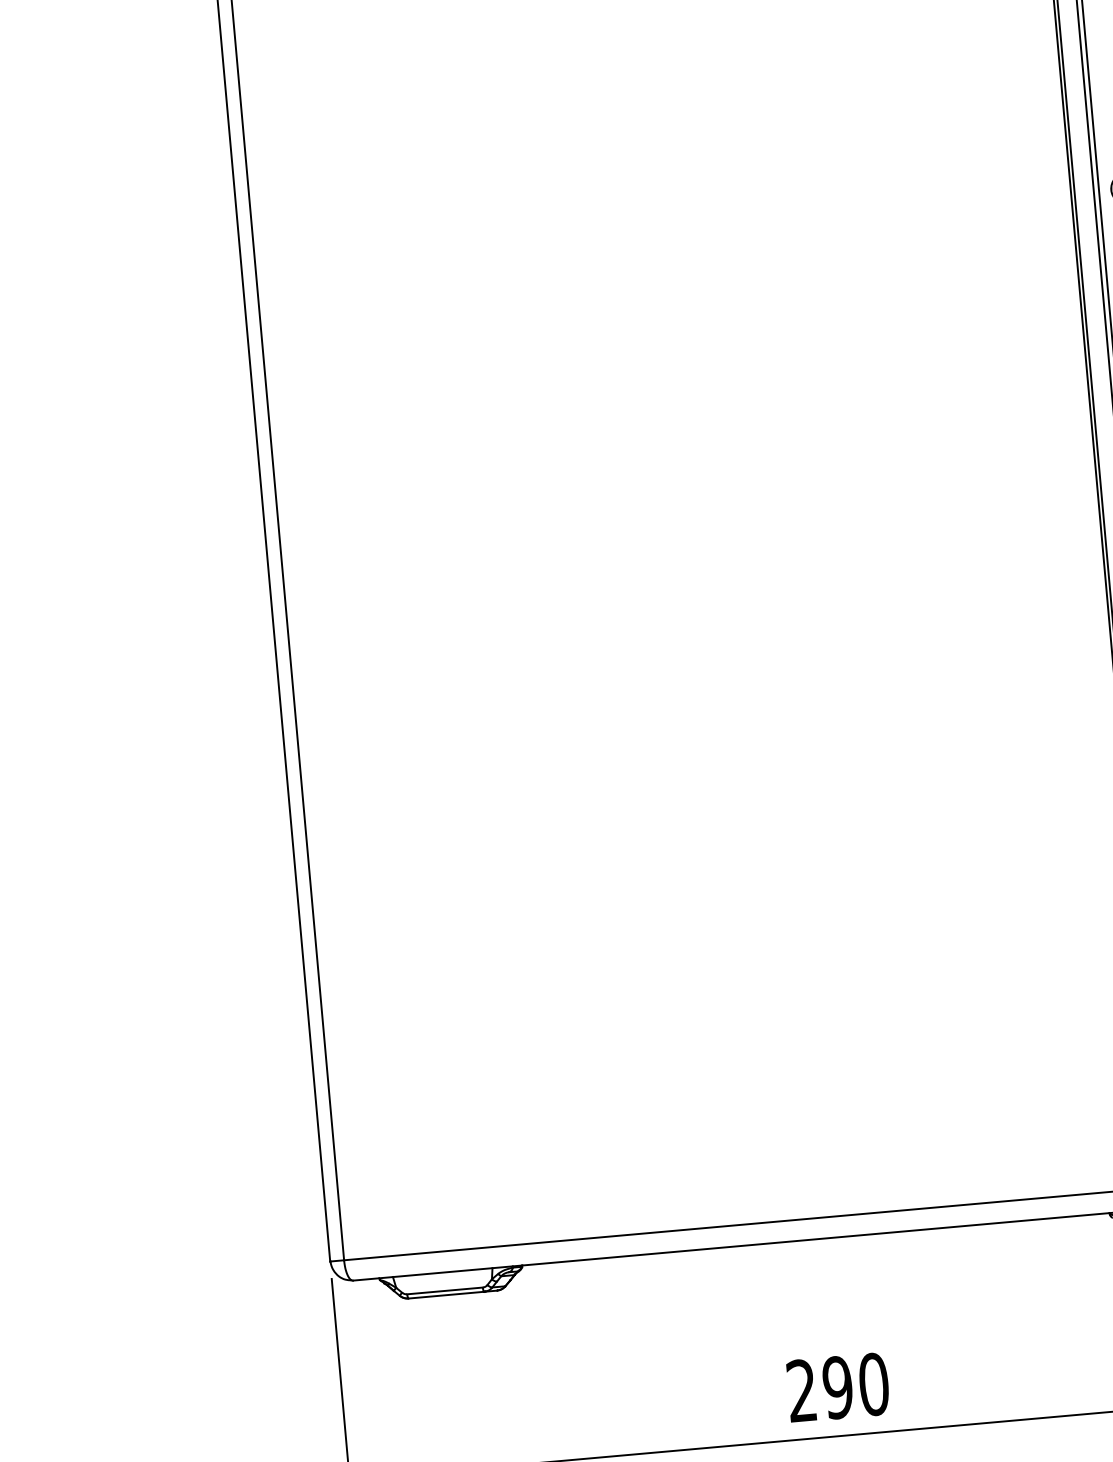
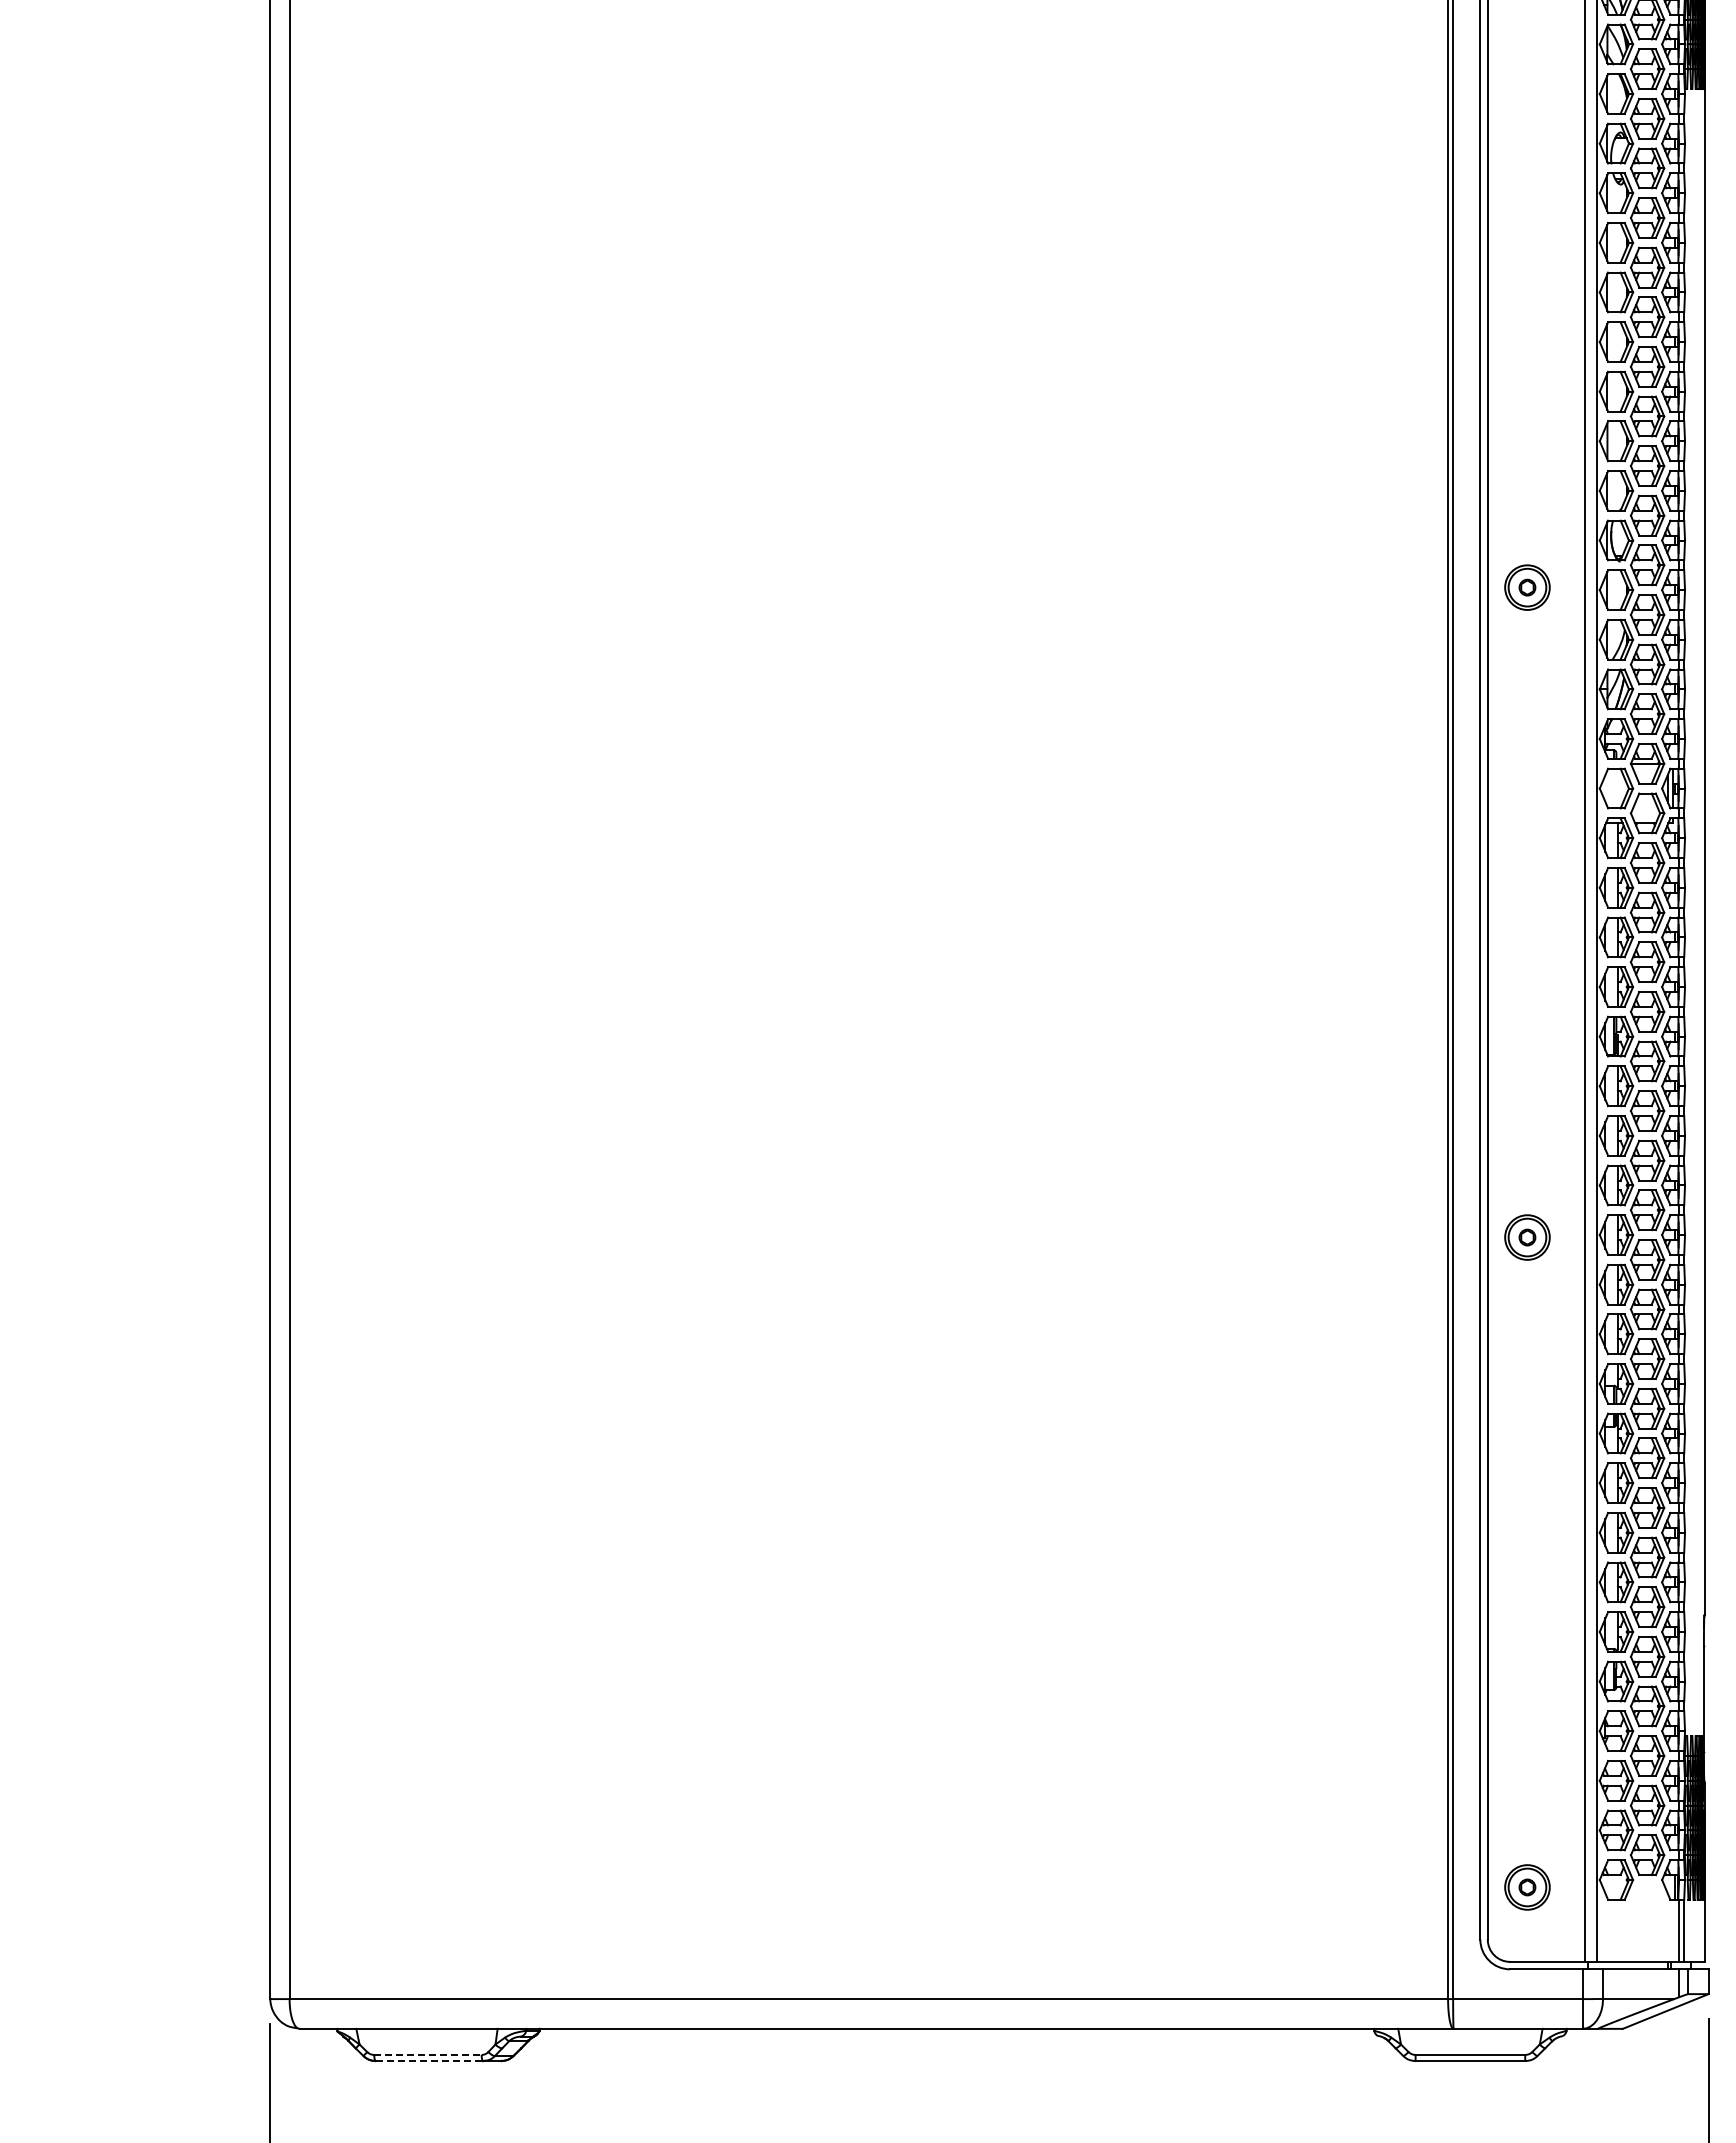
line: (444, 1290) -> (427, 2054), solid -> dashed
line: (446, 1295) -> (429, 2061), solid -> dashed

